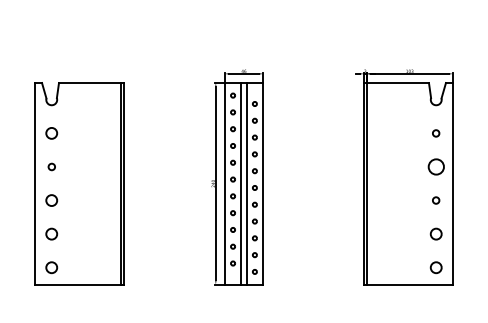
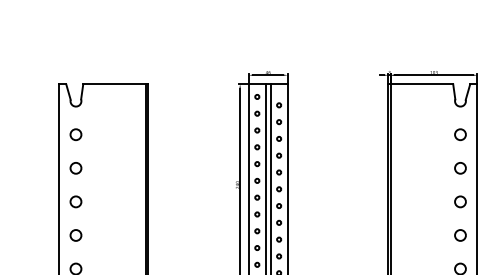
circle: (435, 133) -> (459, 134), size x1.67
circle: (51, 166) -> (75, 167), size x1.67
circle: (435, 166) -> (459, 167), size x0.71
circle: (435, 200) -> (459, 201), size x1.67

